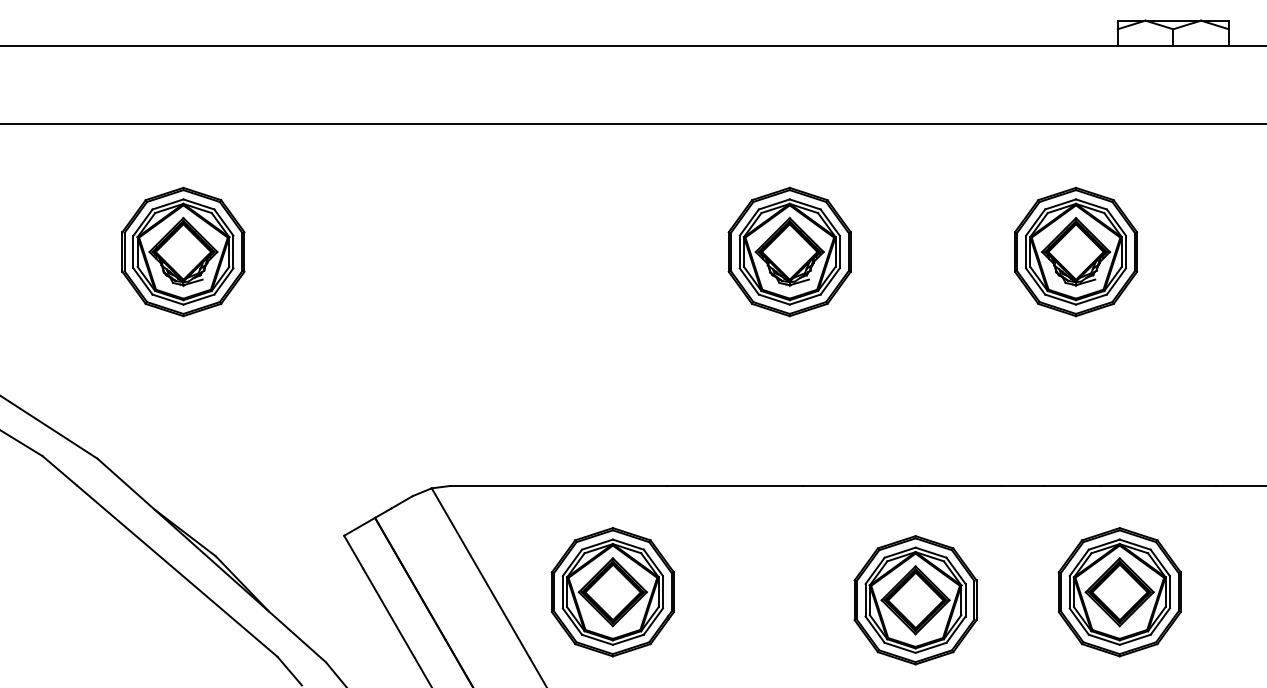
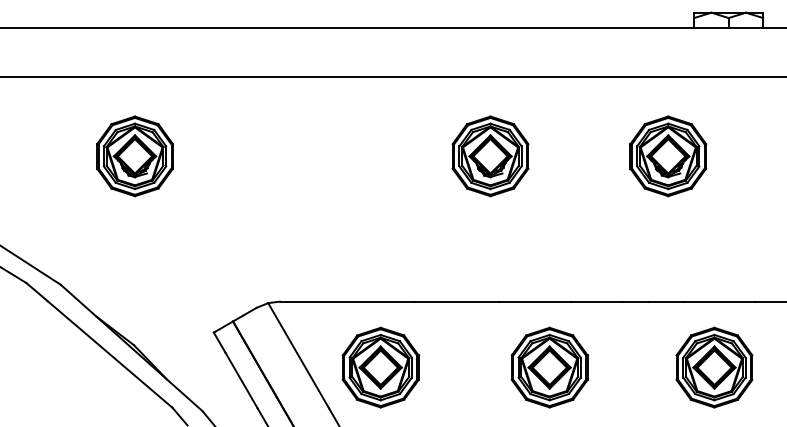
part: (182, 252) -> (134, 156), moved
part: (1119, 592) -> (714, 367), moved
part: (915, 600) -> (549, 367), moved

